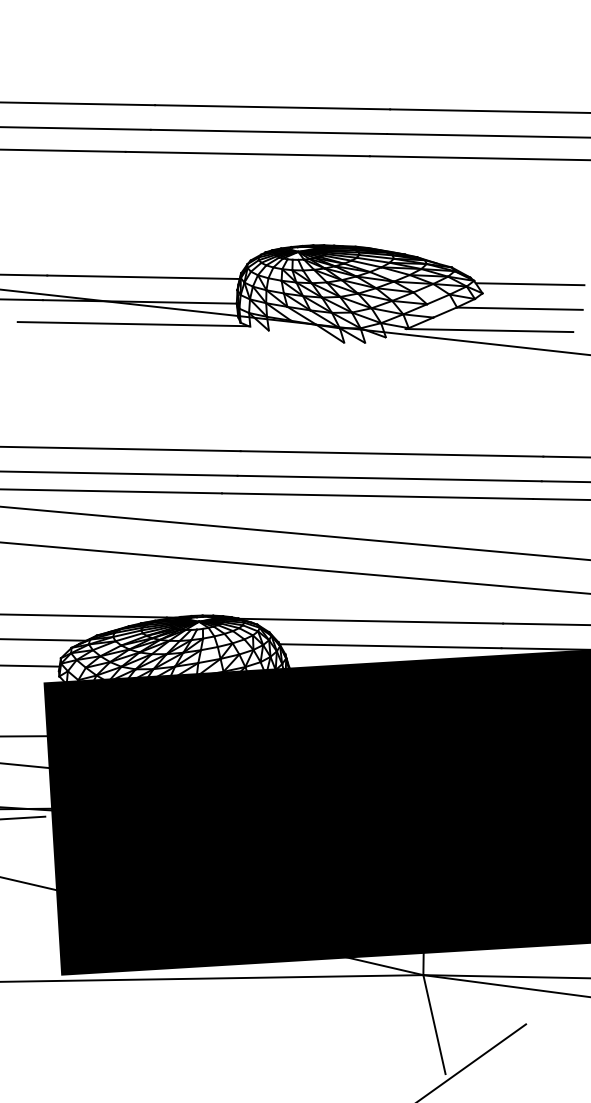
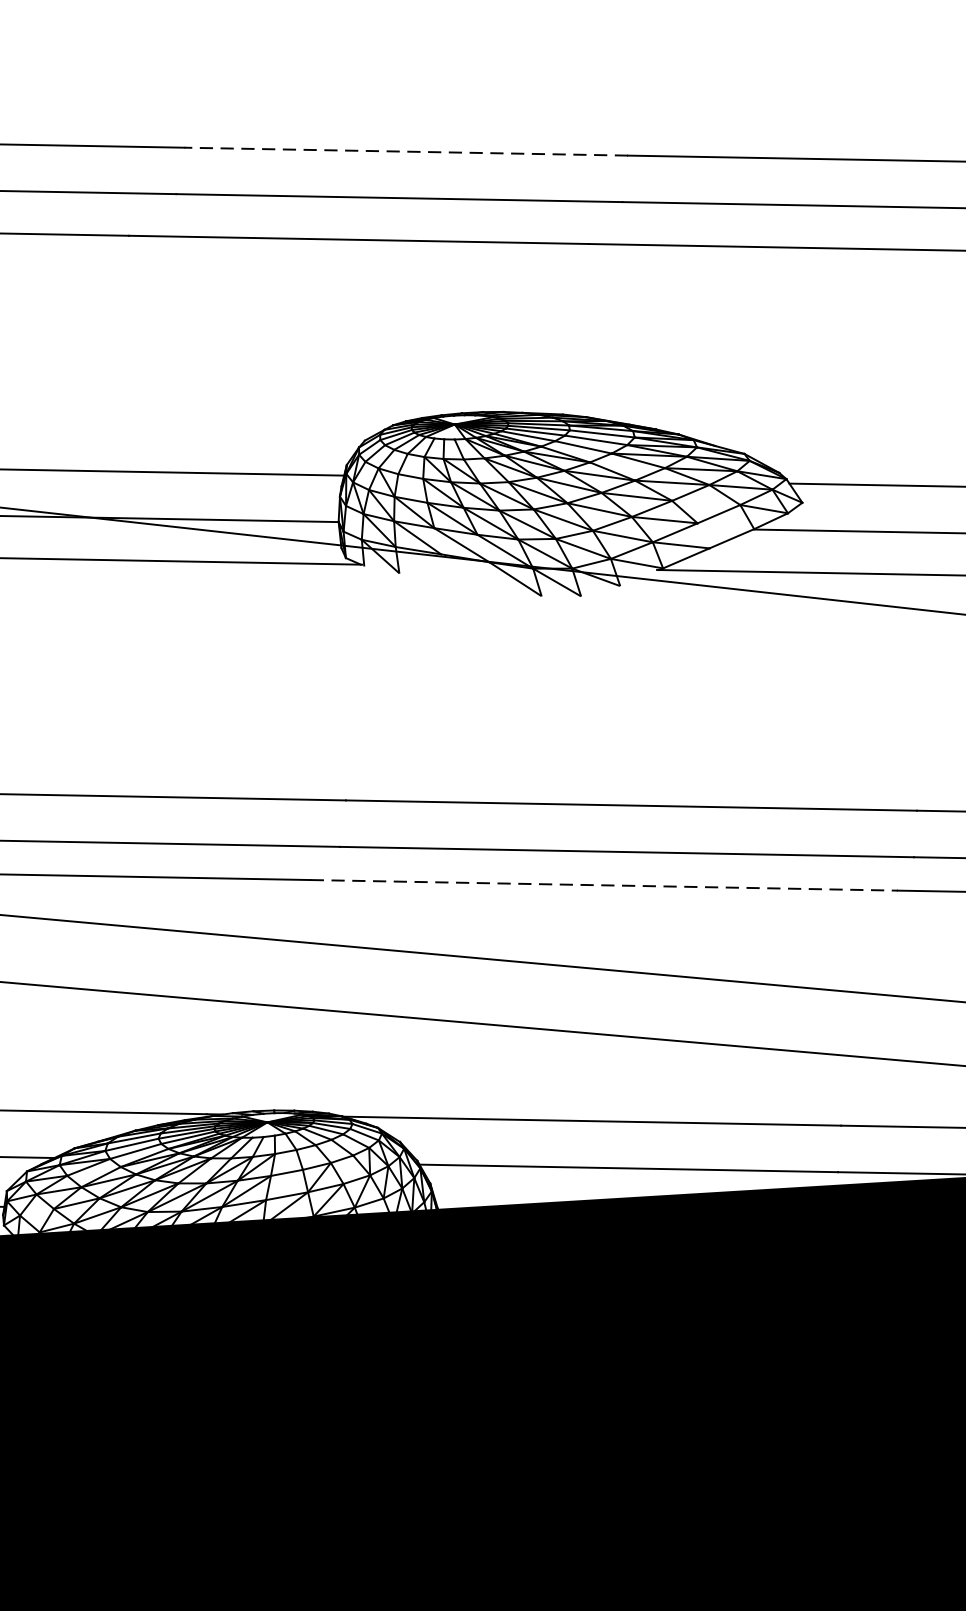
line: (272, 107) -> (406, 152), solid -> dashed
line: (377, 496) -> (604, 885), solid -> dashed

